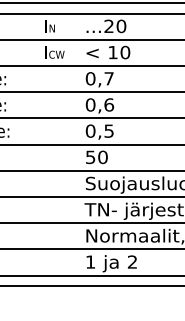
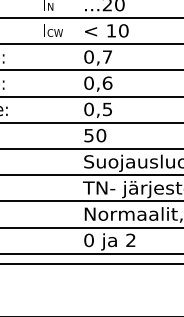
text: (90, 261) -> (88, 239), 1 -> 0

